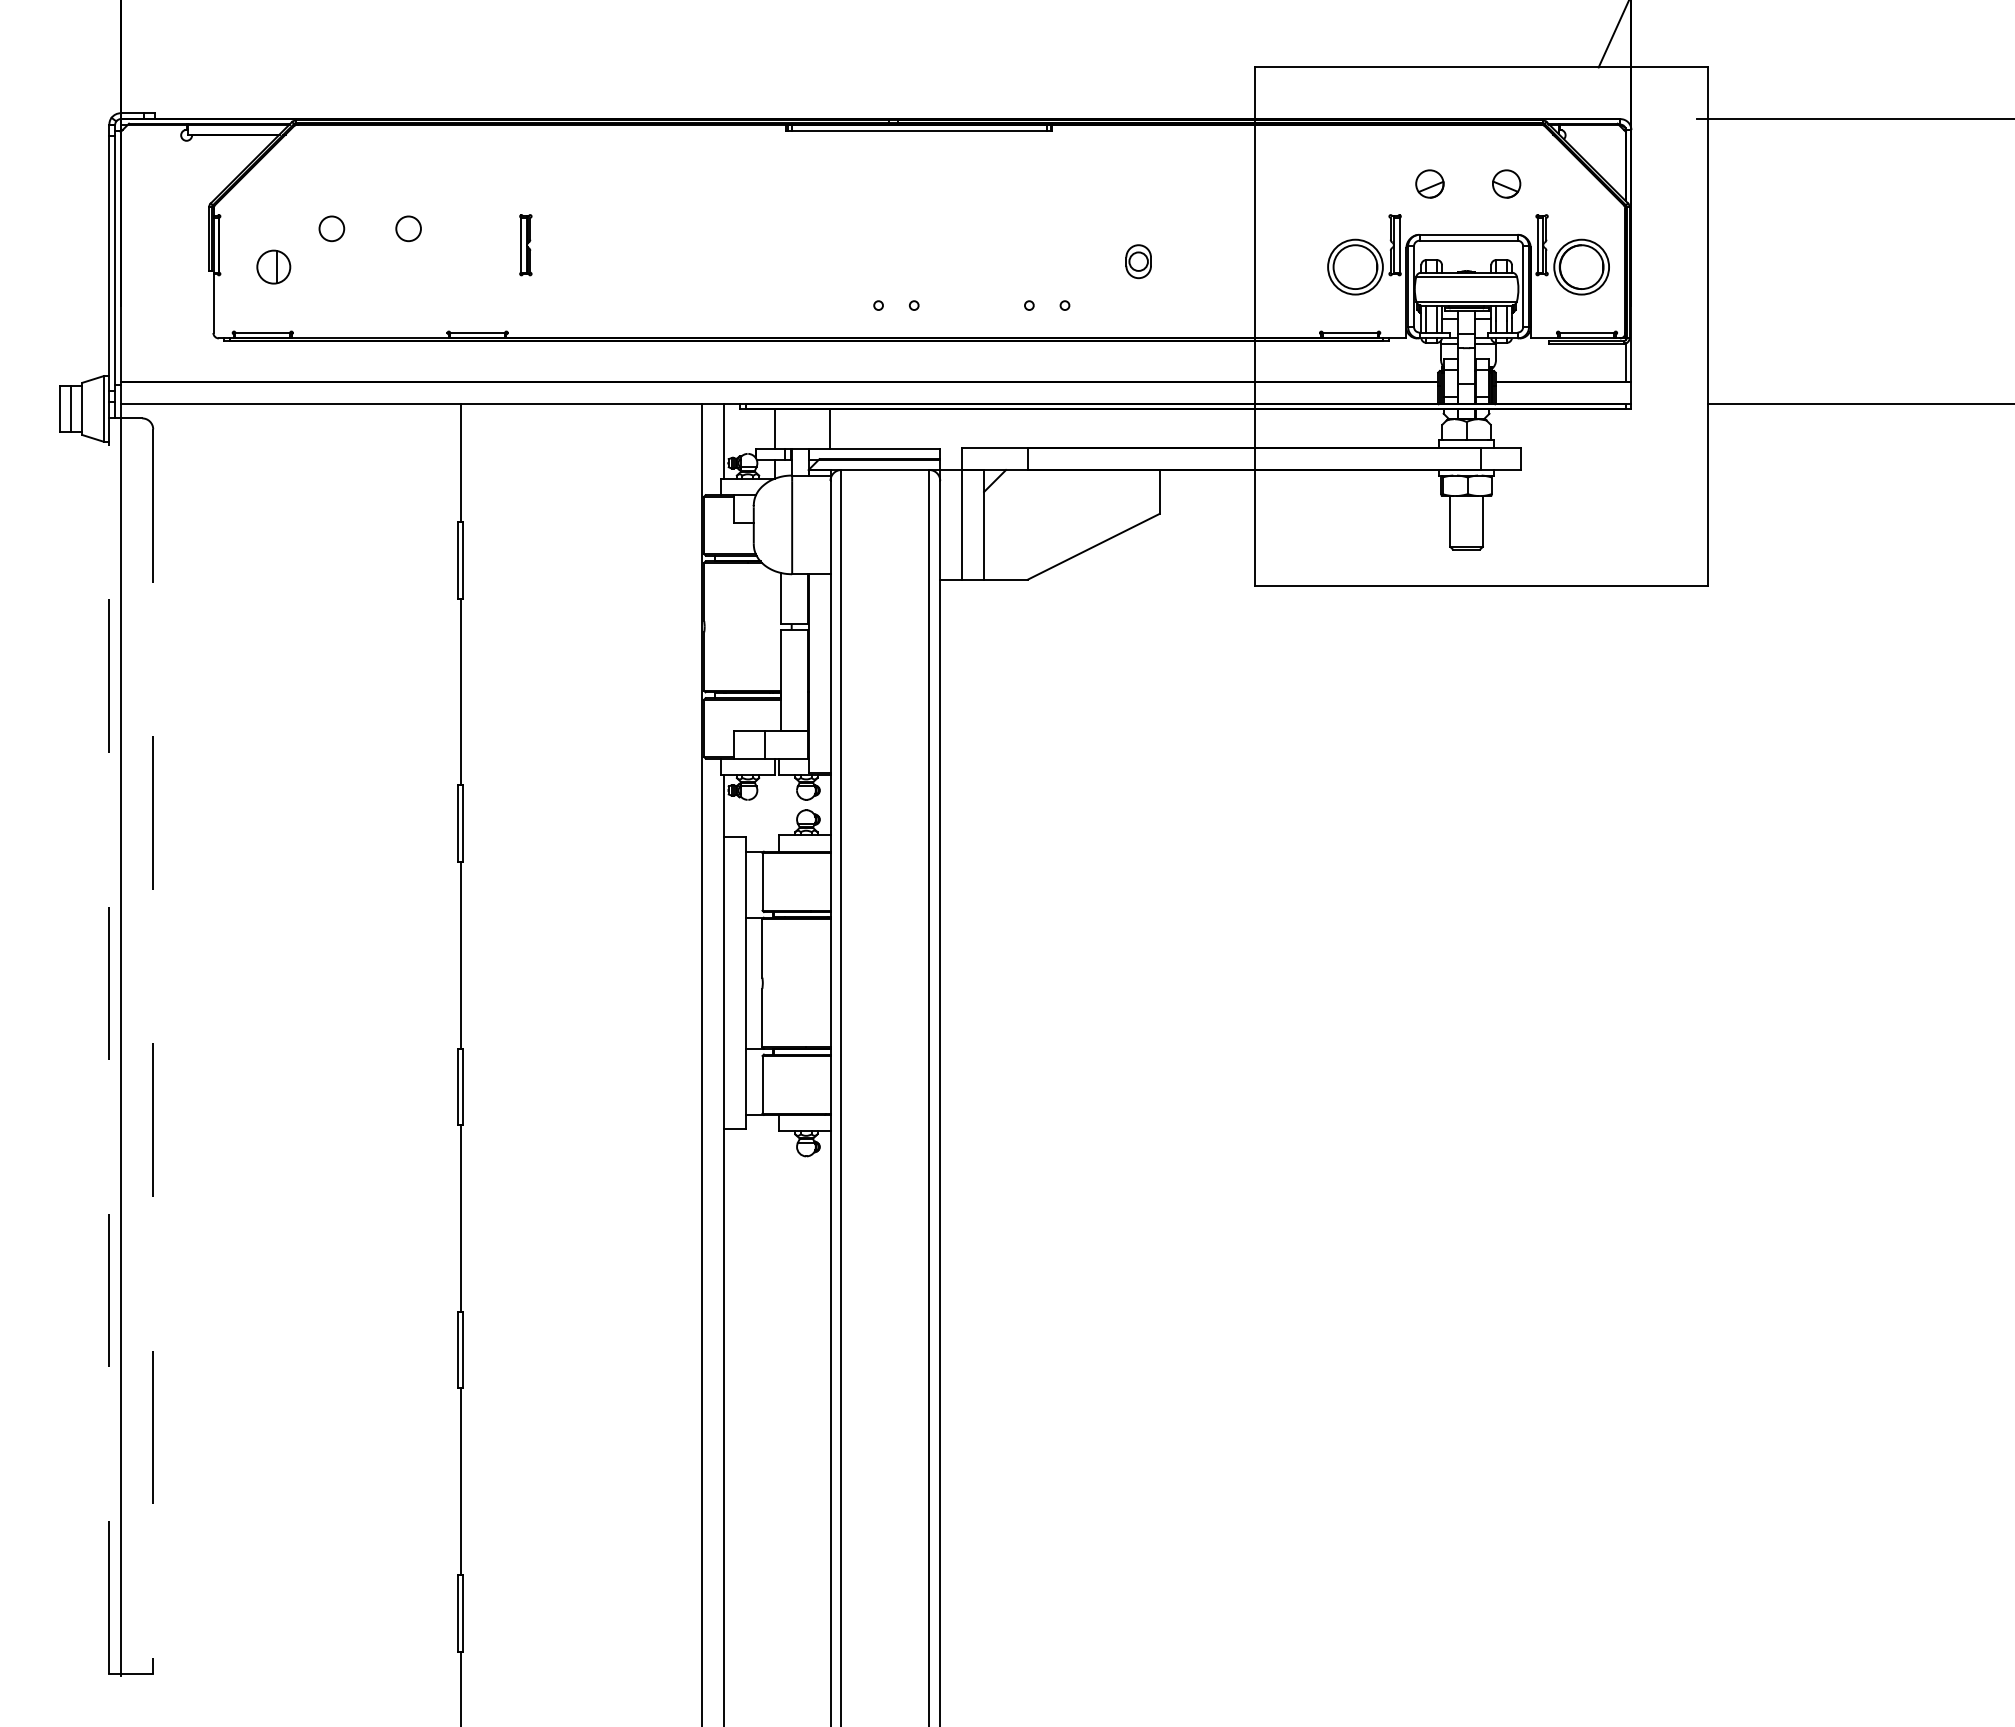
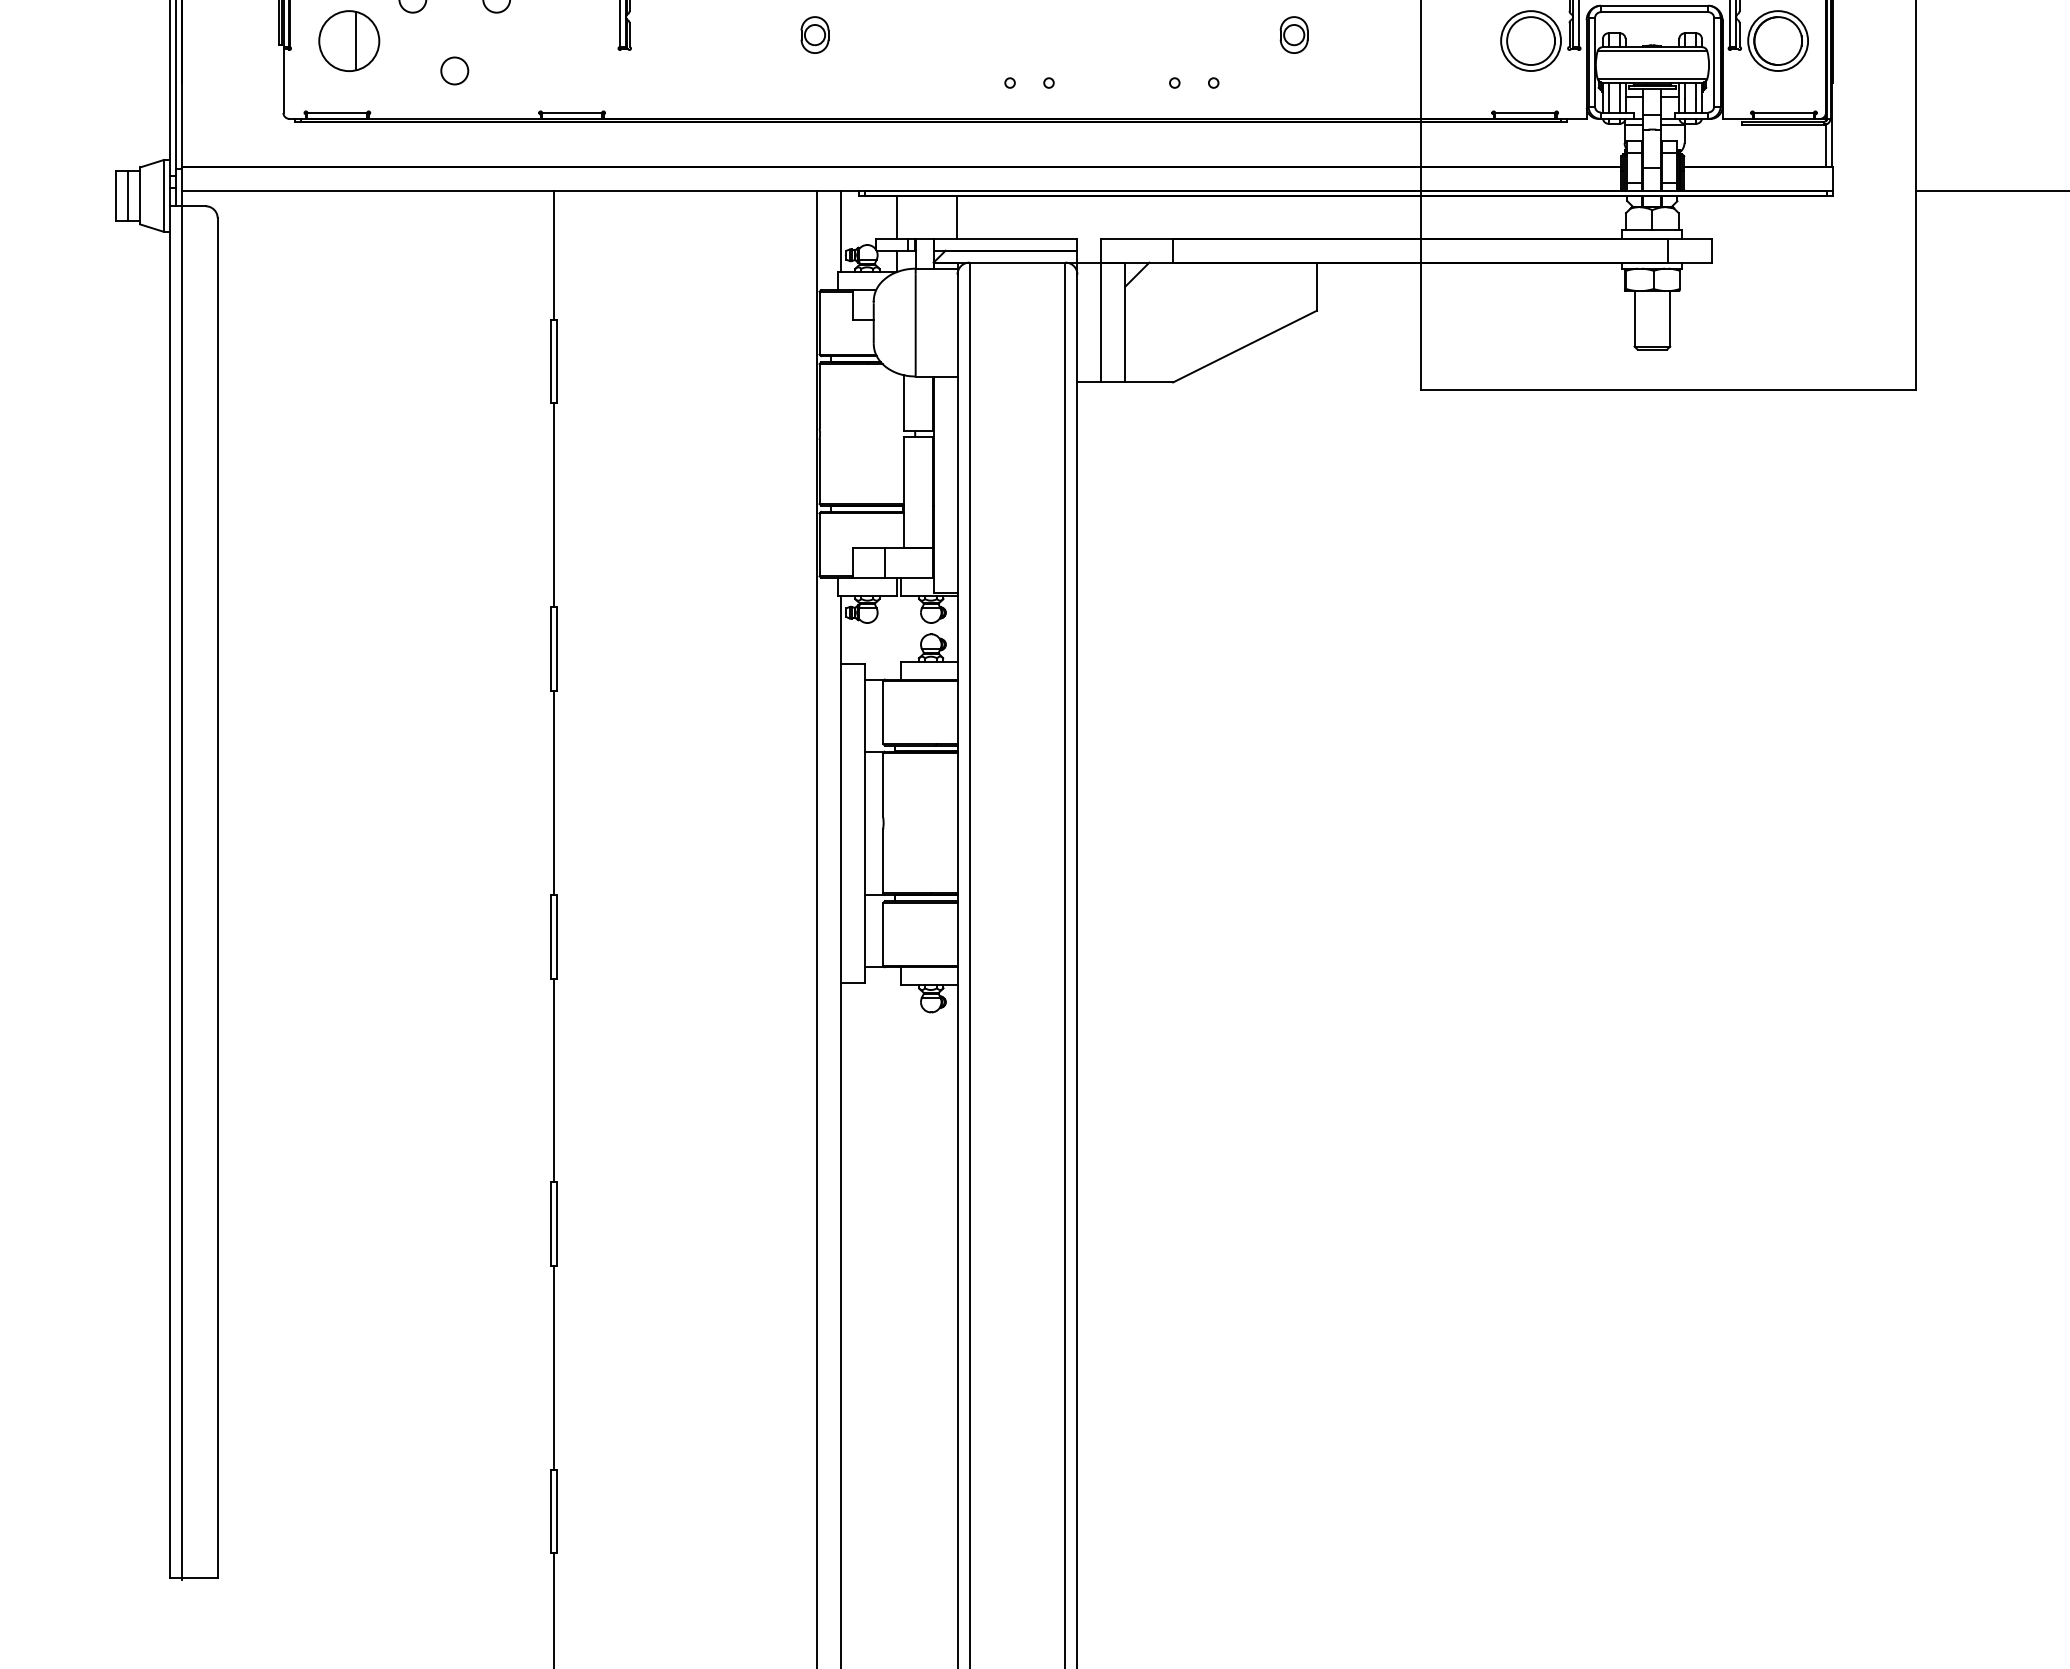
part: (699, 261) -> (814, 34), added
part: (273, 266) -> (349, 40), size x1.67
circle: (370, 294) -> (455, 70), added
line: (109, 1046) -> (169, 892), dashed -> solid
line: (153, 1052) -> (217, 898), dashed -> solid

